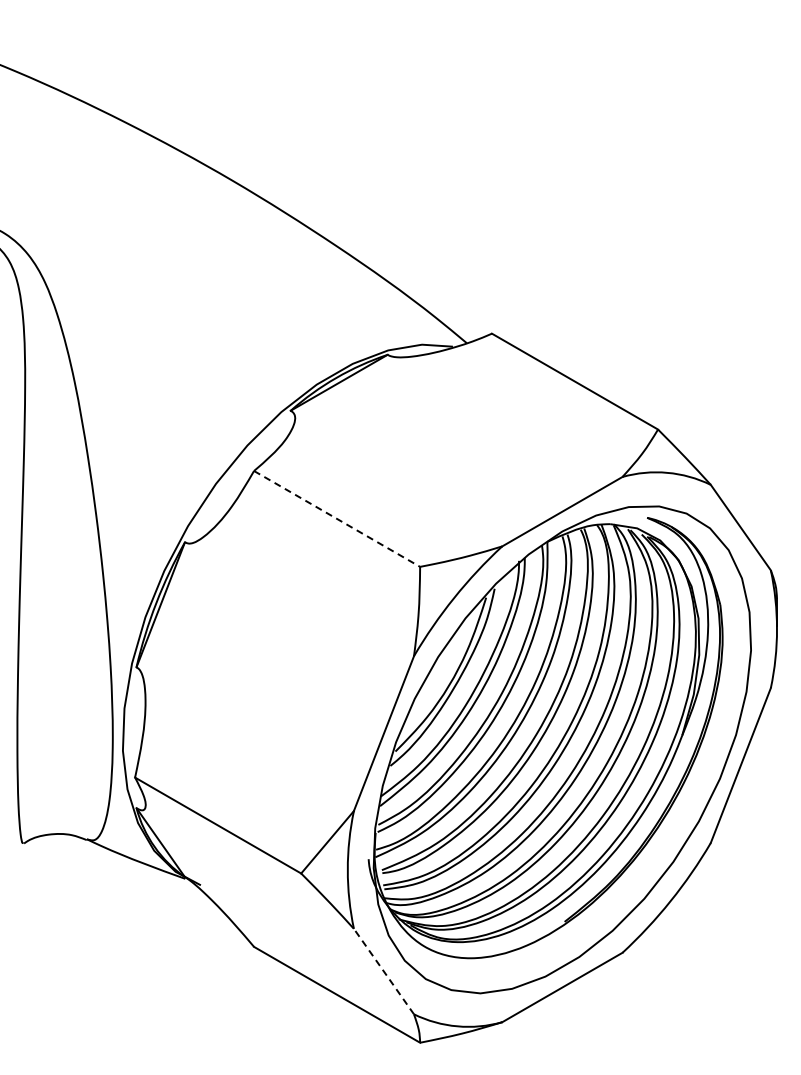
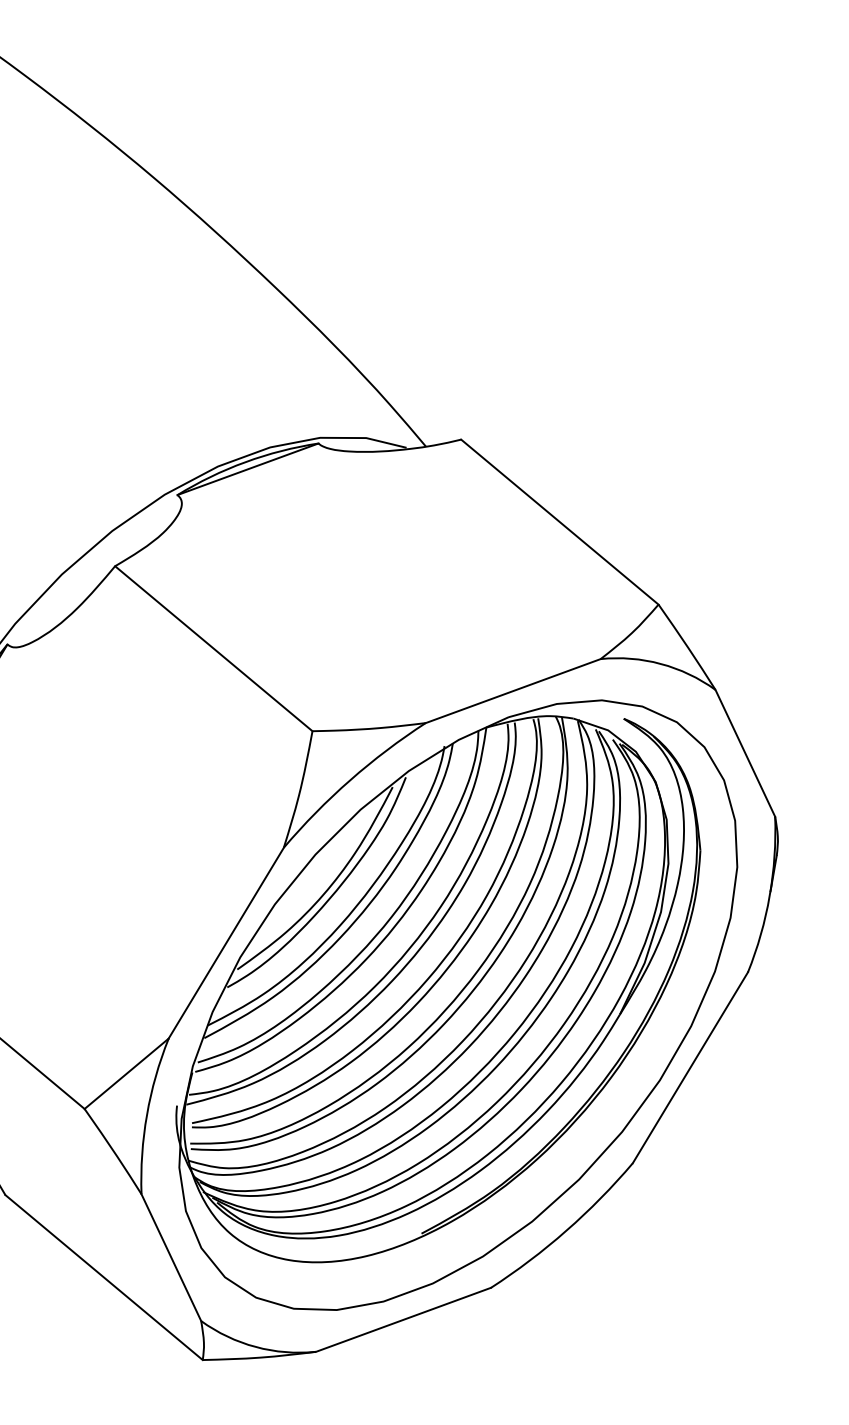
line: (337, 518) -> (214, 648), dashed -> solid
line: (383, 971) -> (170, 1257), dashed -> solid

